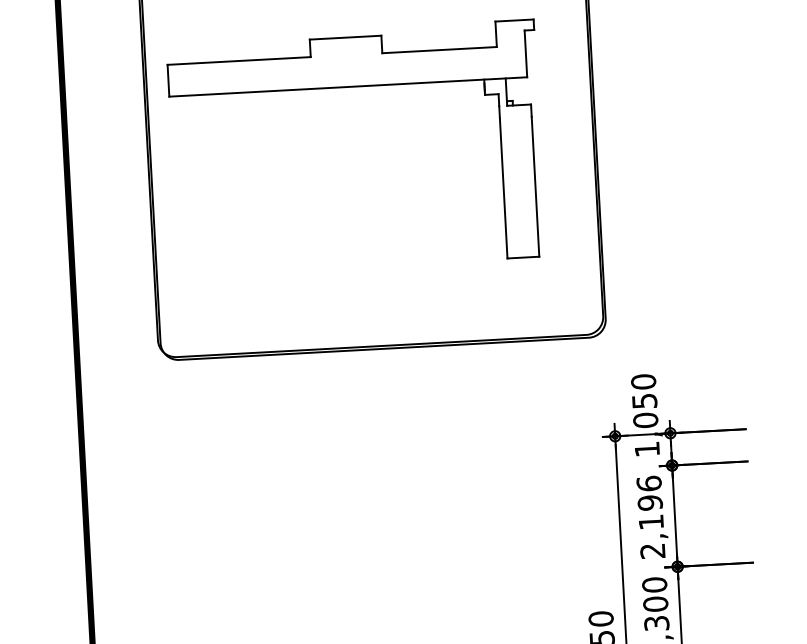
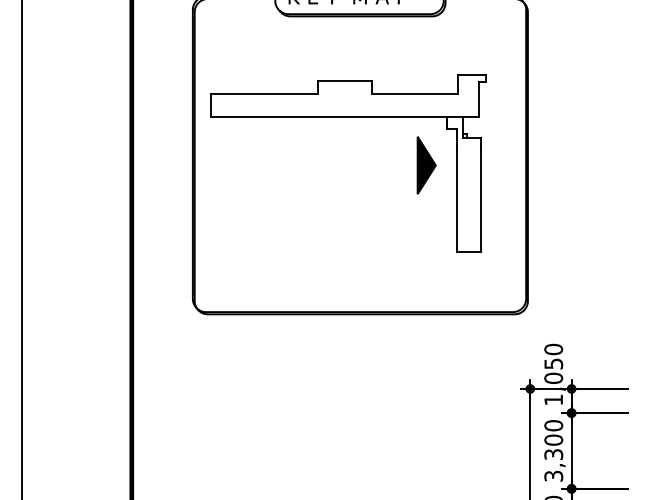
part: (460, 145) -> (426, 165), added
text: (650, 516) -> (553, 450), 2,196 -> 3,300

